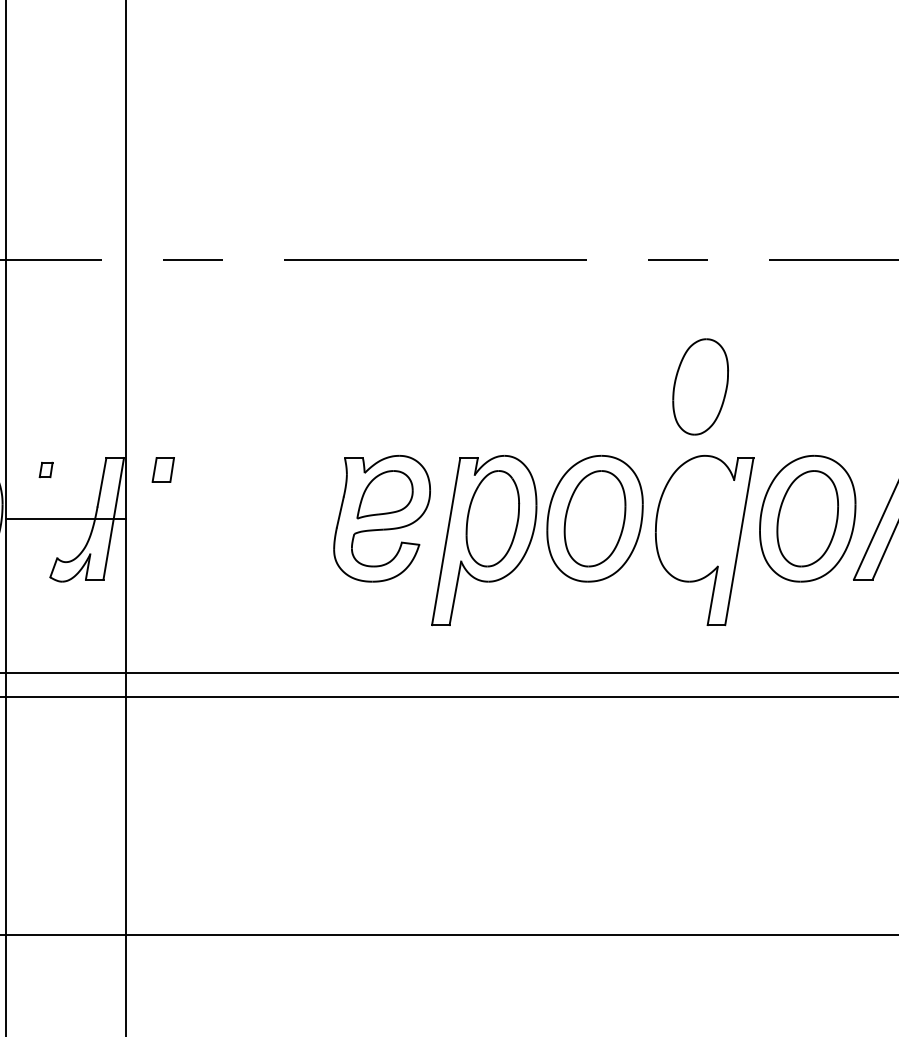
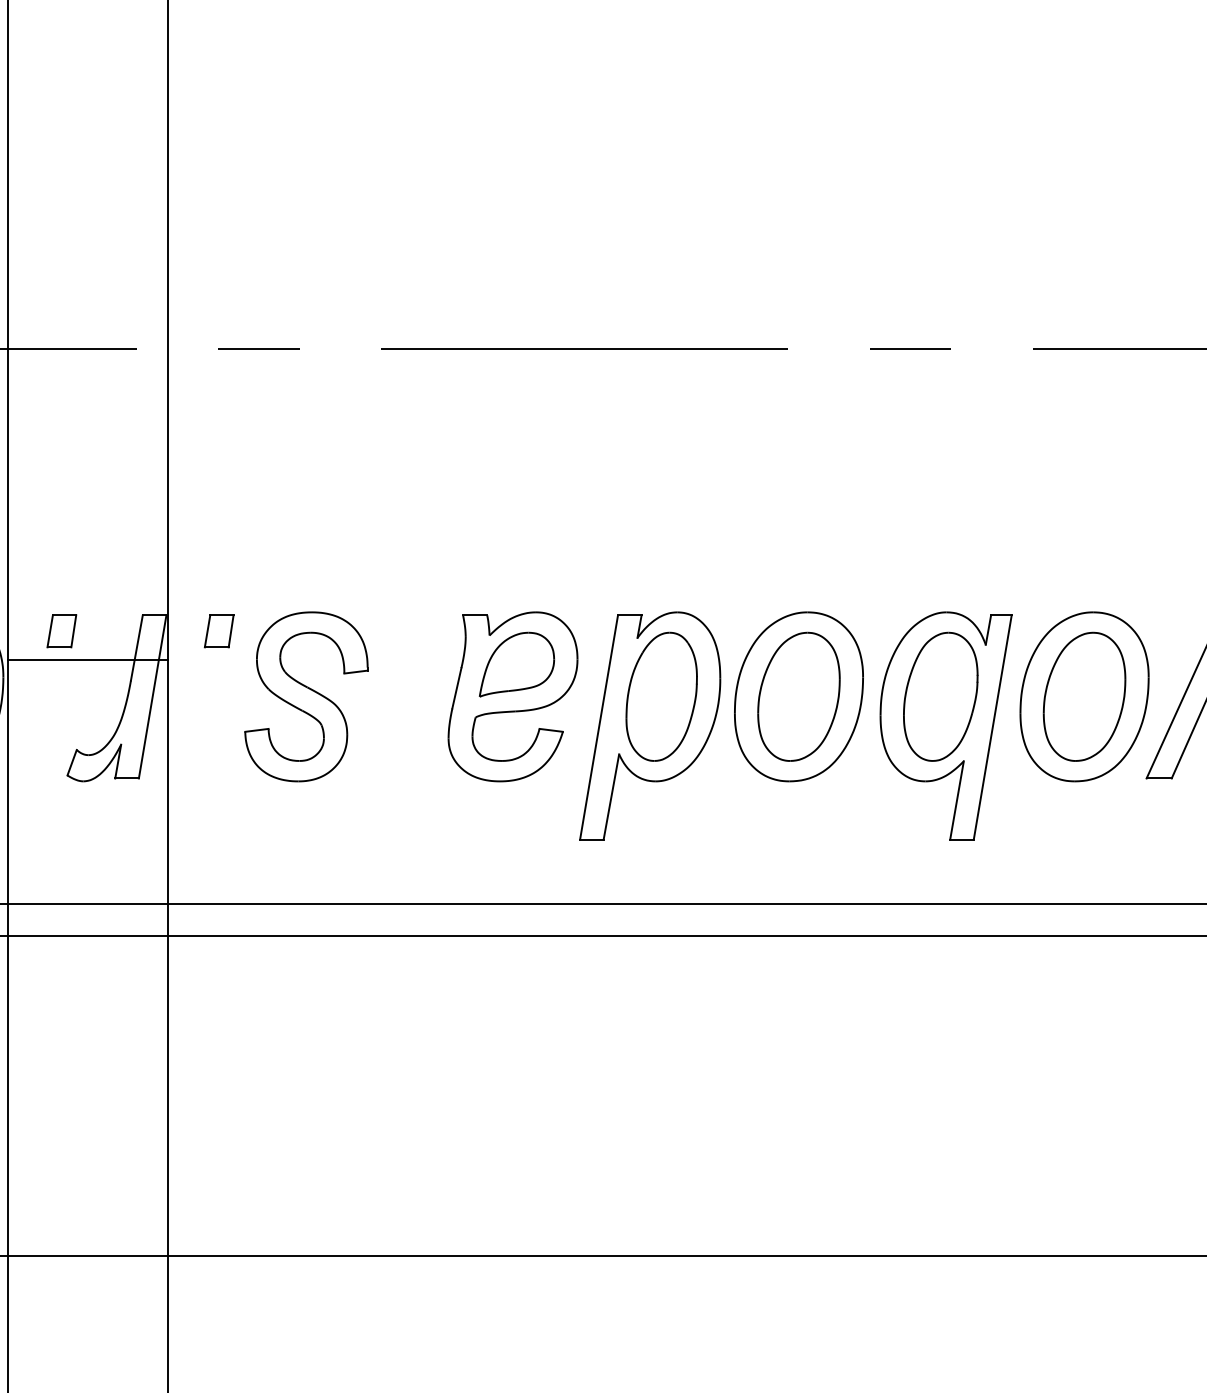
part: (700, 386) -> (940, 696), moved
part: (45, 470) -> (61, 631), size x1.67
line: (65, 518) -> (88, 659), moved
part: (228, 518) -> (306, 696), added

